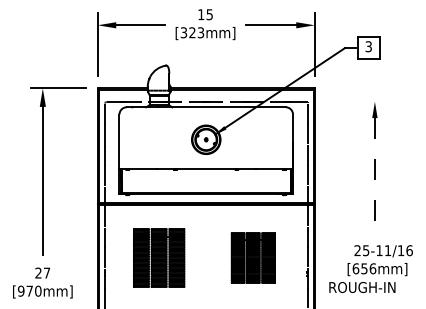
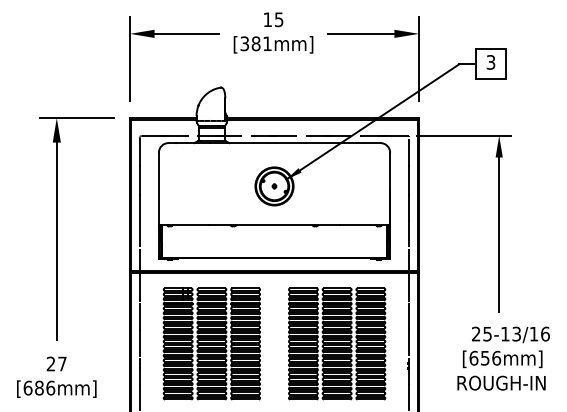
text: (196, 32) -> (261, 43), [323mm] -> [381mm]
line: (348, 101) -> (463, 135), added
line: (375, 176) -> (499, 235), dashed -> solid
text: (387, 250) -> (516, 333), 25-11/16 -> 25-13/16
part: (158, 257) -> (211, 343), size x1.43
part: (253, 257) -> (337, 343), size x1.67
text: (362, 286) -> (501, 382), moved
text: (29, 290) -> (39, 387), [970mm] -> [686mm]

